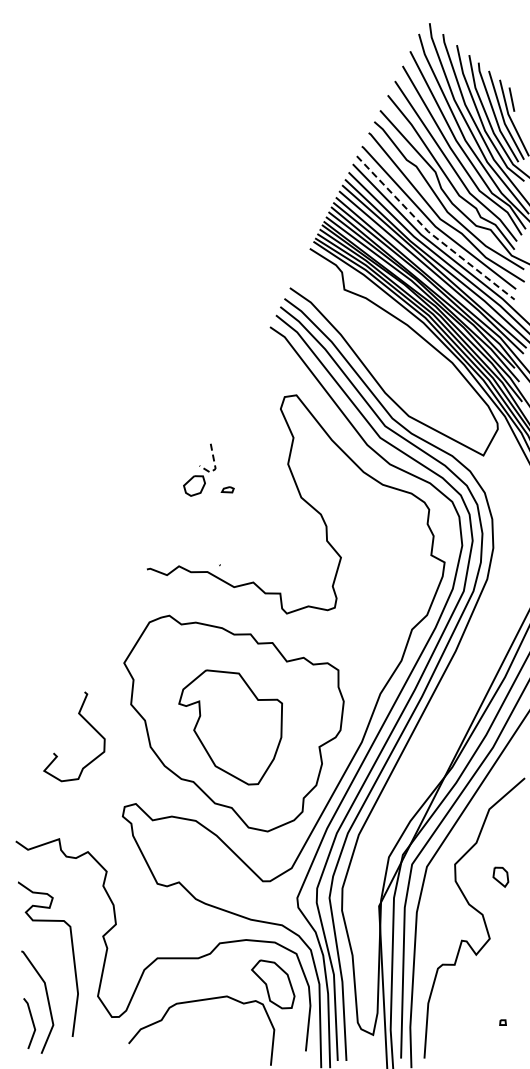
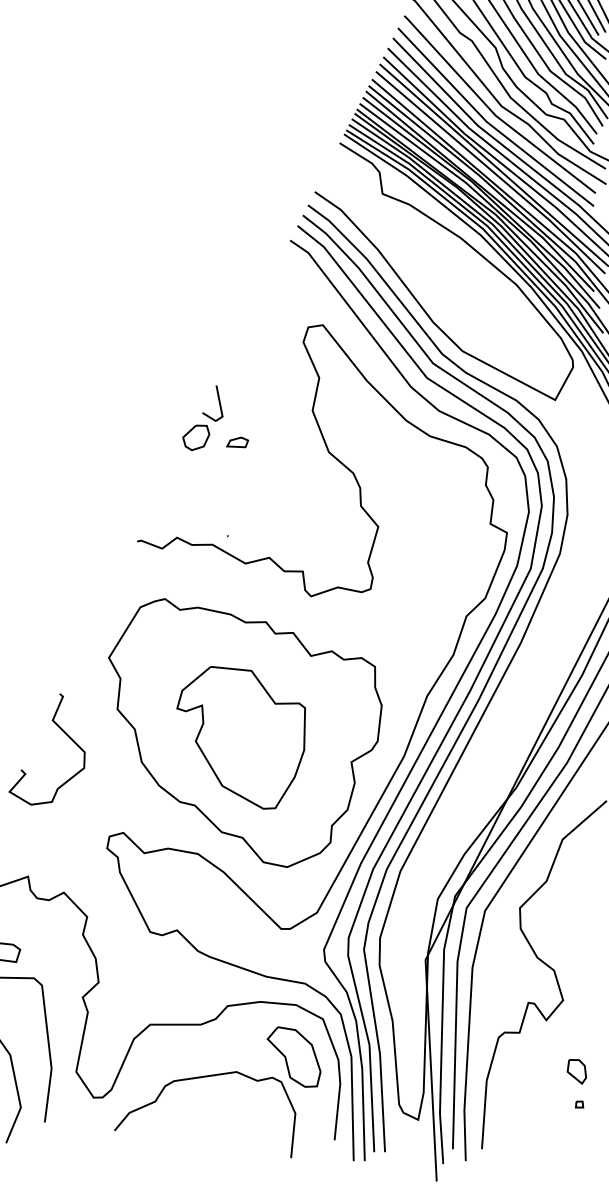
line: (430, 233) -> (489, 124), dashed -> solid
line: (215, 467) -> (222, 414), dashed -> solid
part: (227, 489) -> (237, 442), size x1.43
part: (500, 876) -> (576, 1070), moved

